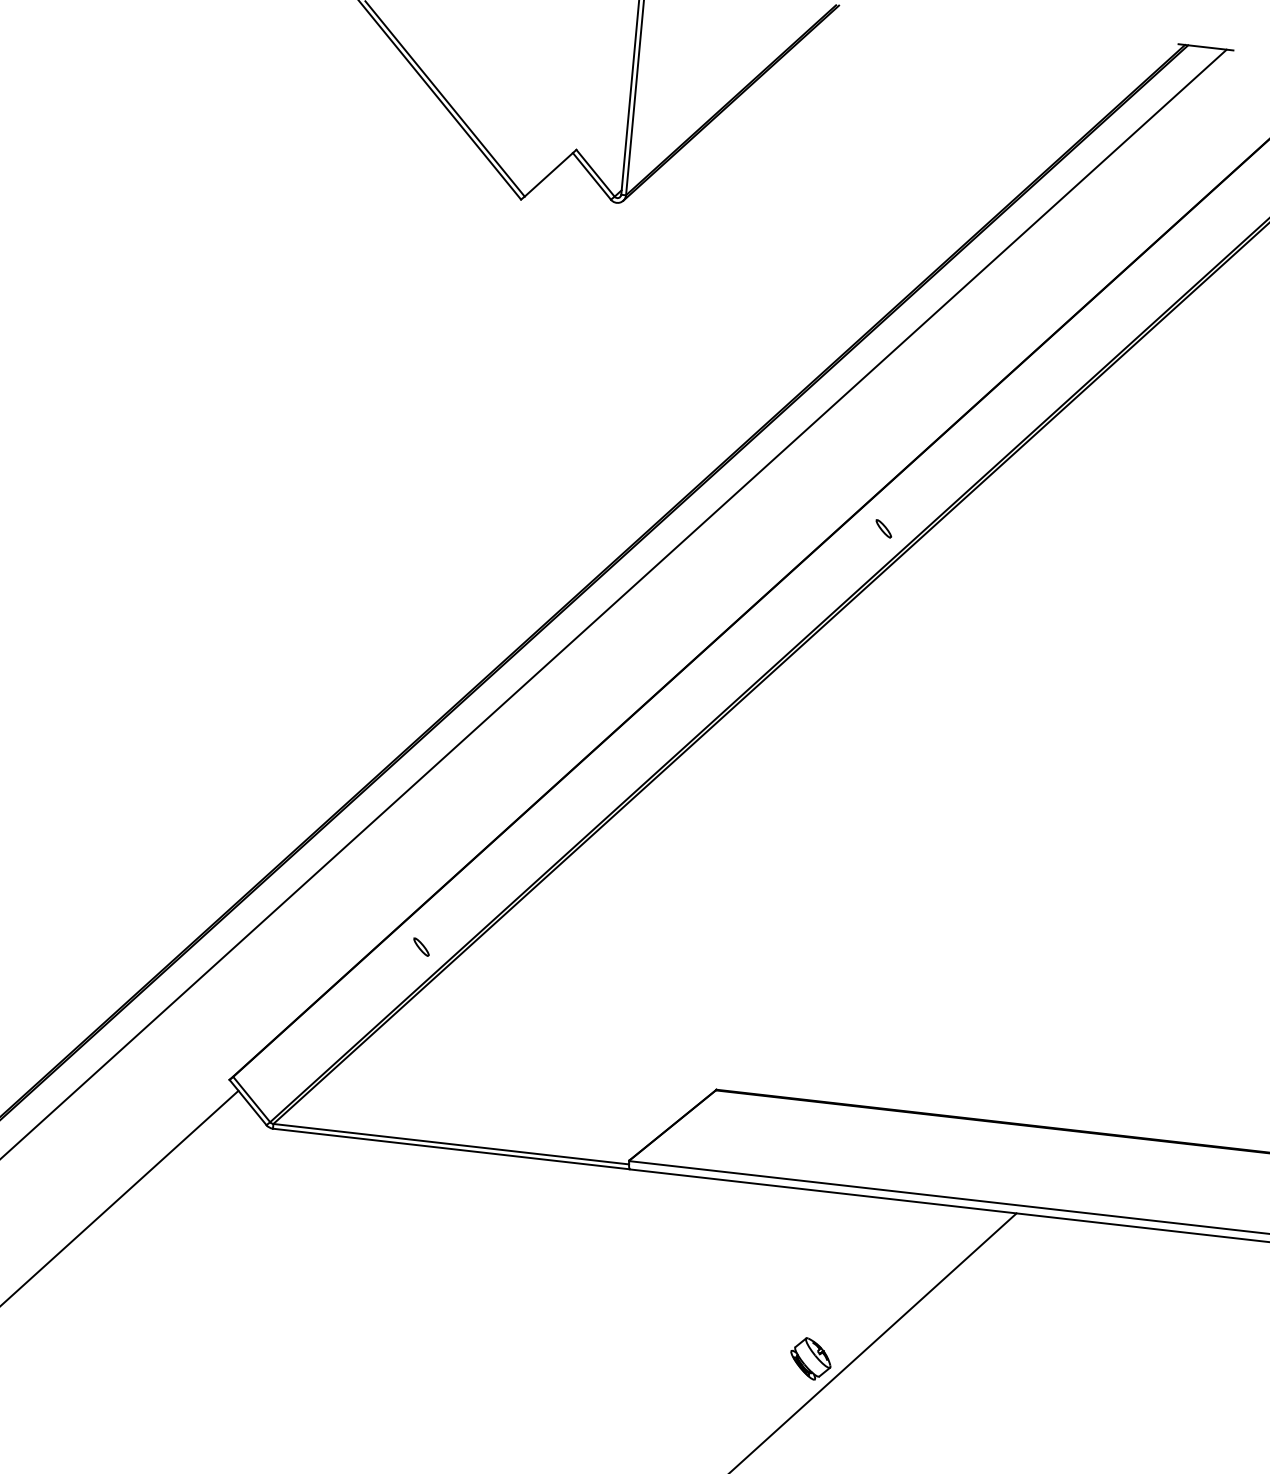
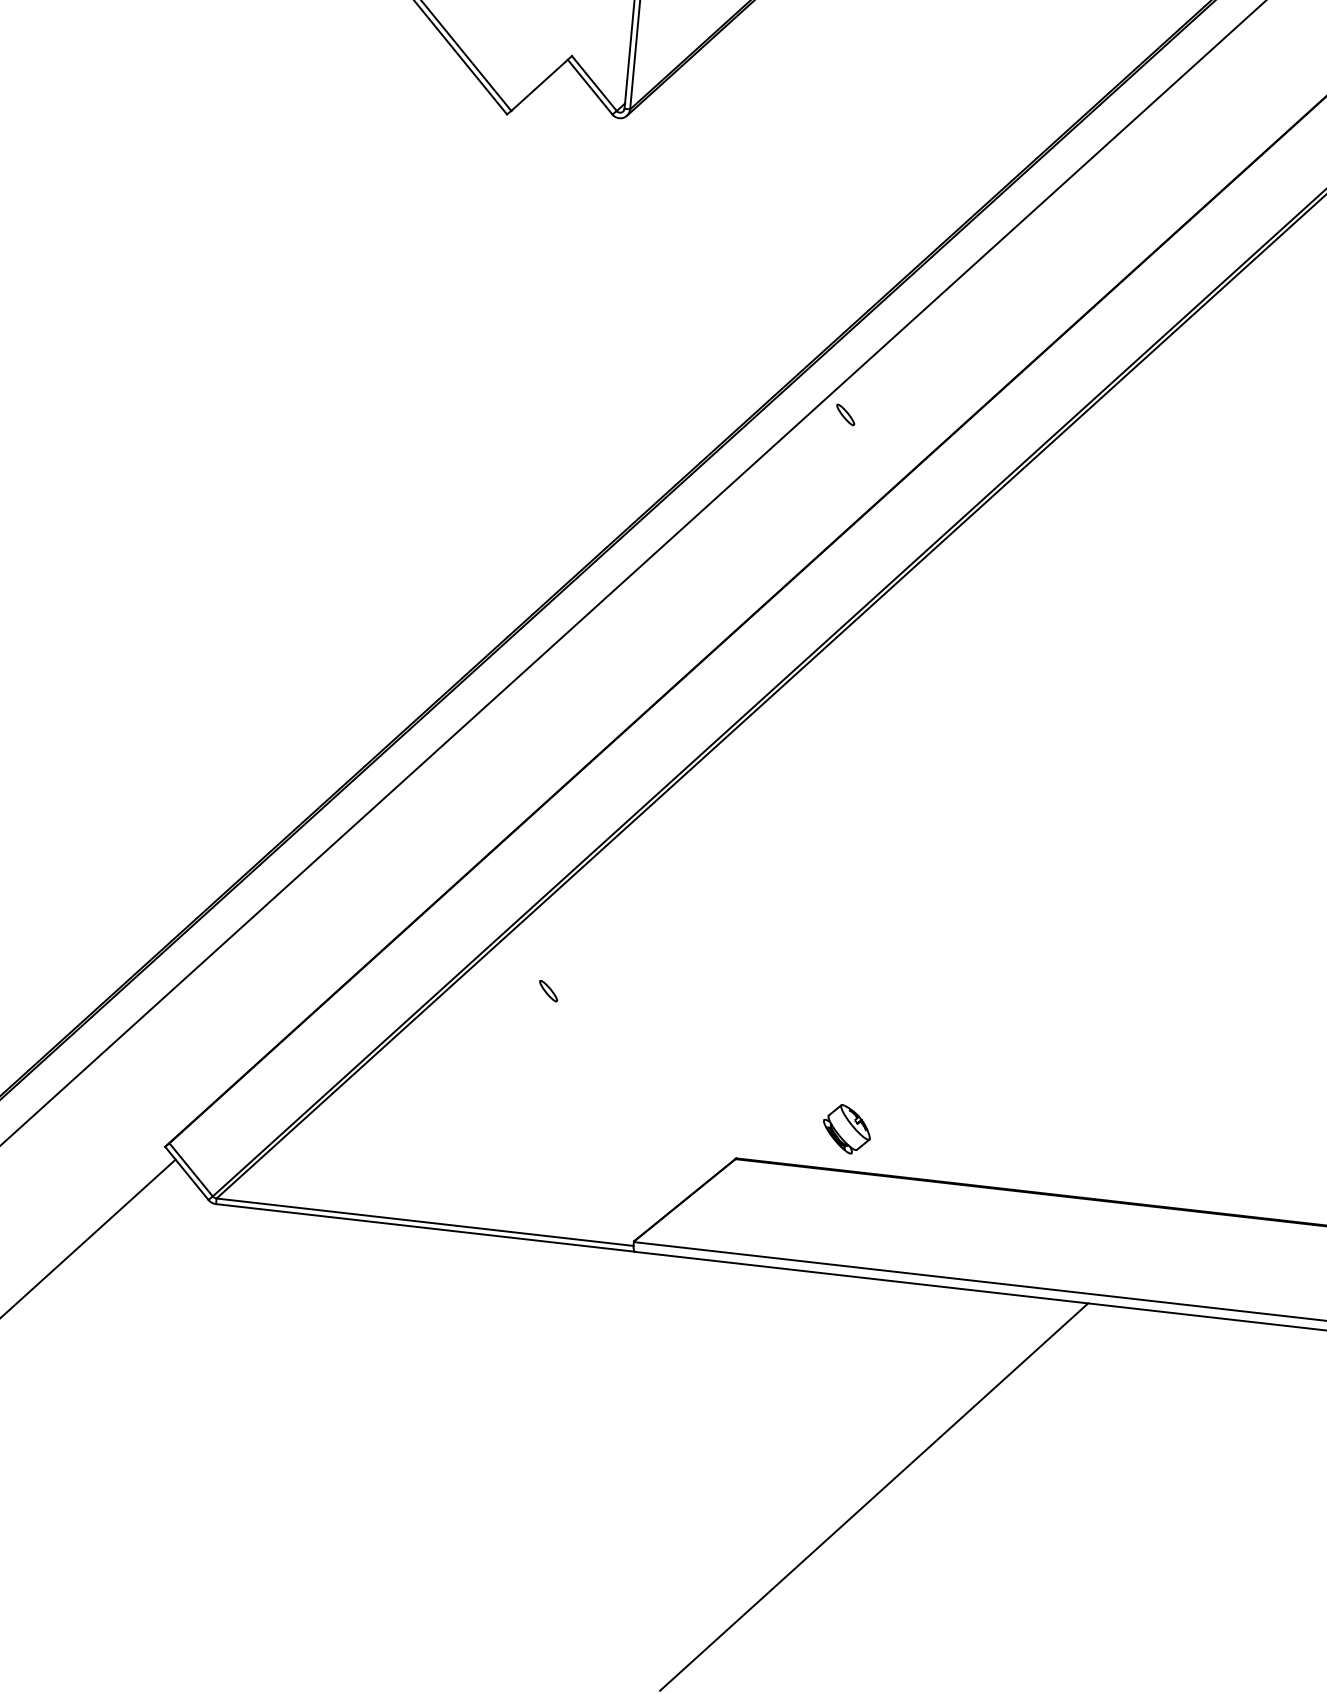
part: (883, 528) -> (845, 414), moved
part: (421, 946) -> (548, 990), moved
part: (810, 1358) -> (846, 1128), moved

